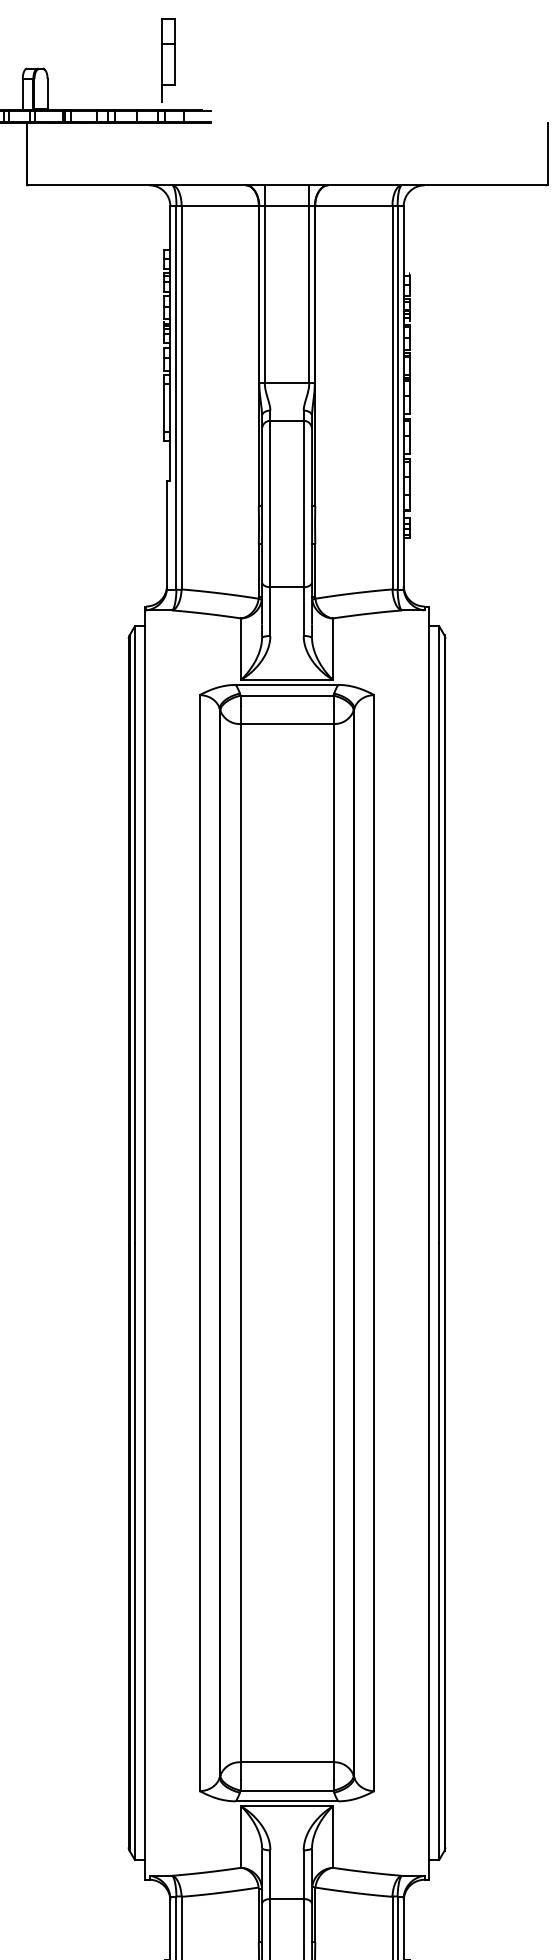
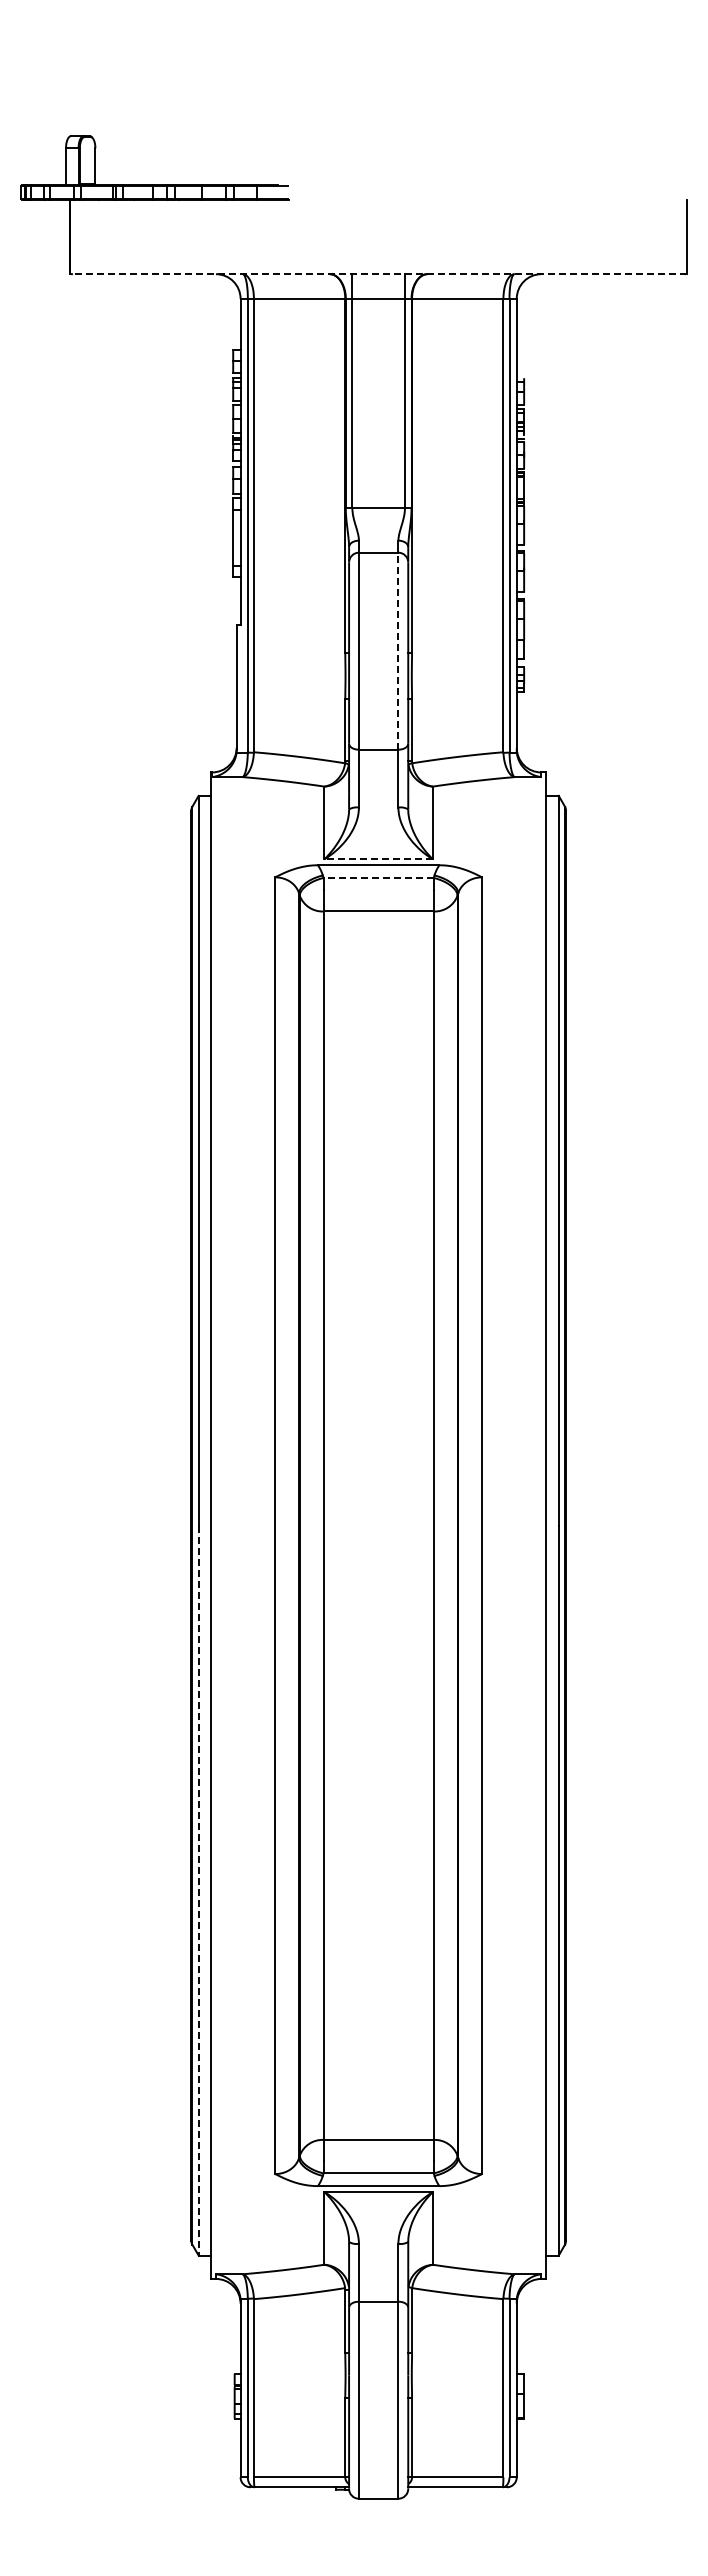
part: (168, 59) -> (238, 125), removed
line: (286, 184) -> (378, 273), solid -> dashed
line: (303, 503) -> (398, 650), solid -> dashed
line: (286, 680) -> (378, 859), solid -> dashed
line: (286, 695) -> (378, 877), solid -> dashed
line: (134, 1551) -> (198, 1890), solid -> dashed

